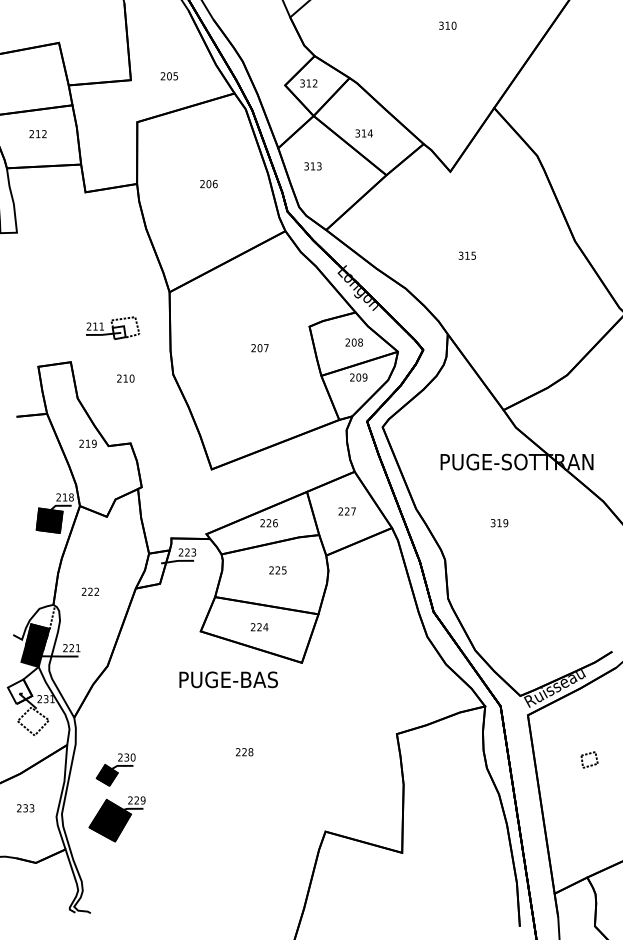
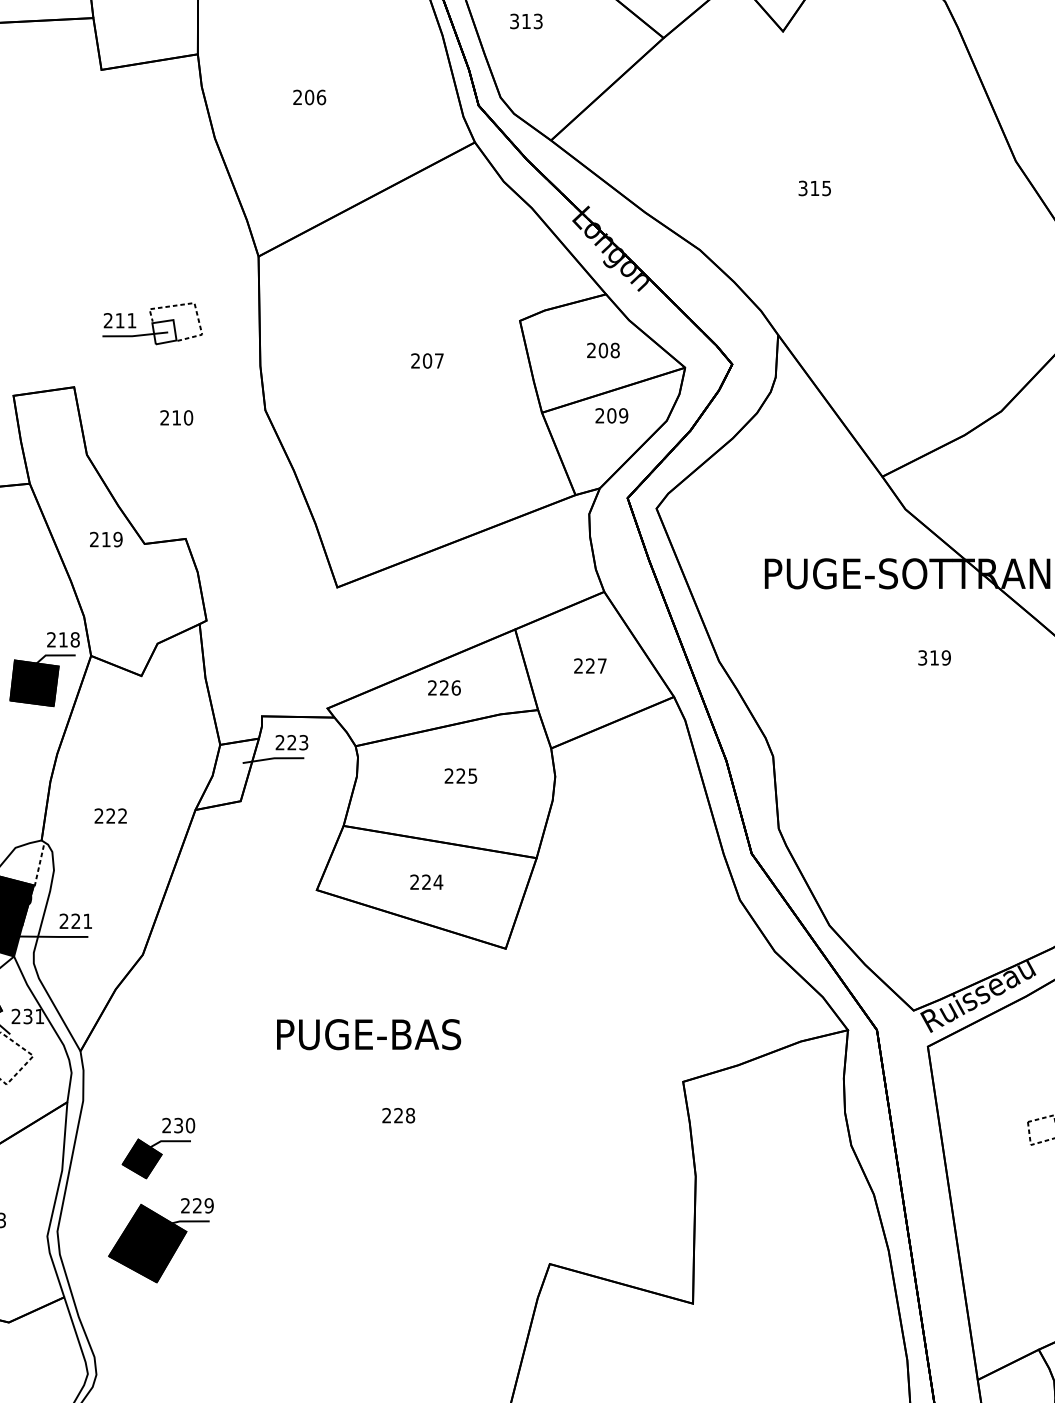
text: (208, 184) -> (308, 98), moved
text: (499, 523) -> (934, 658), moved
text: (228, 679) -> (368, 1034), moved

